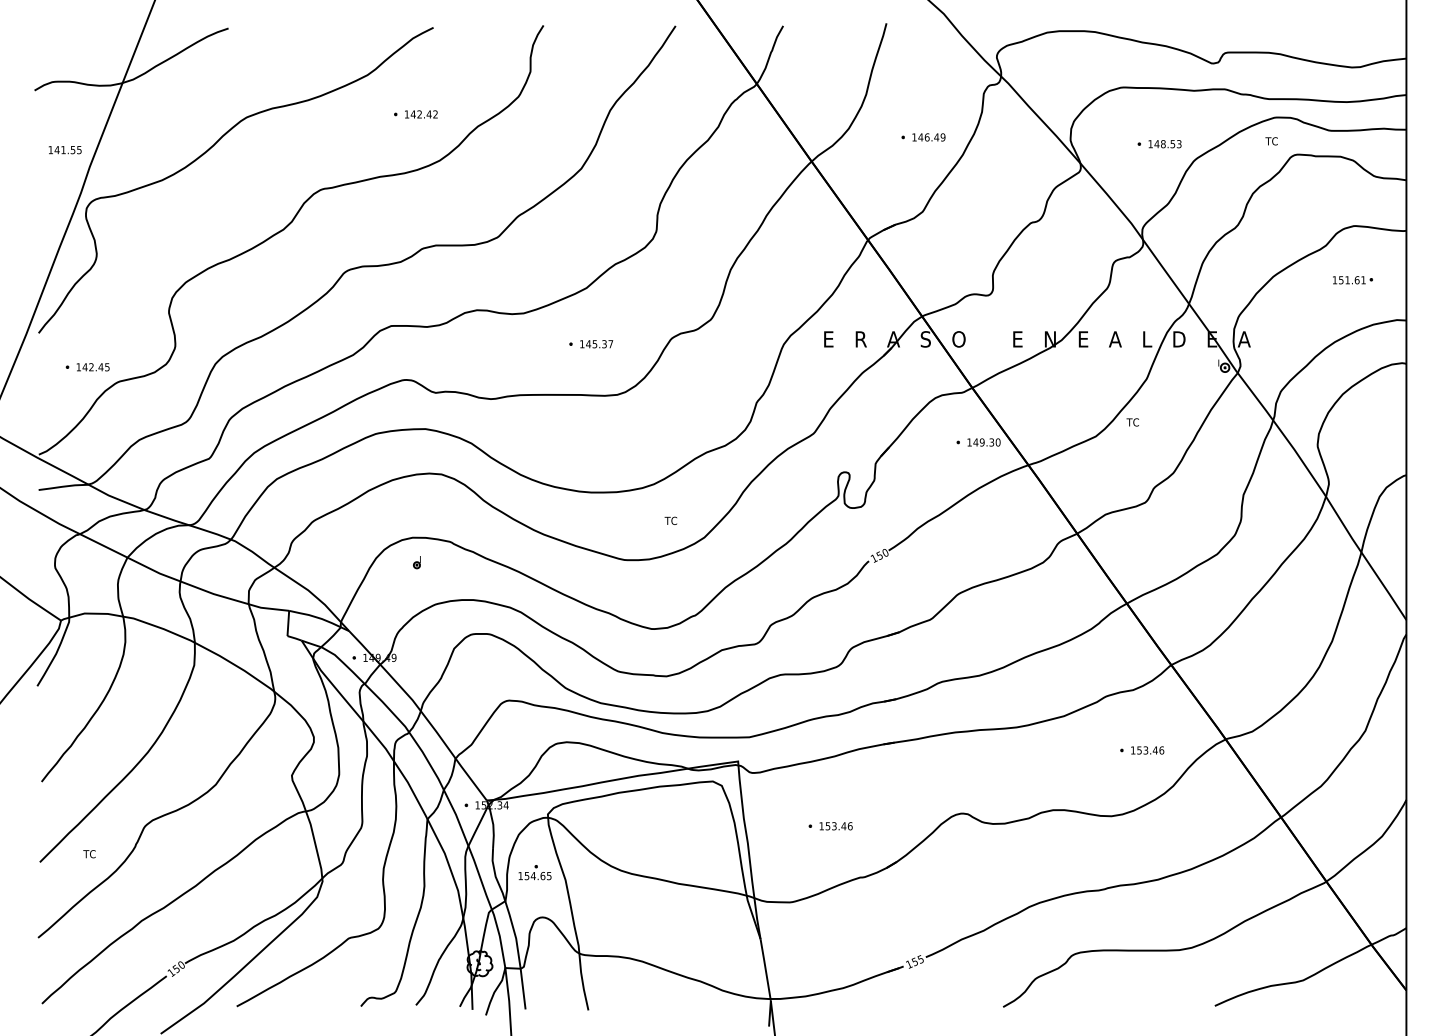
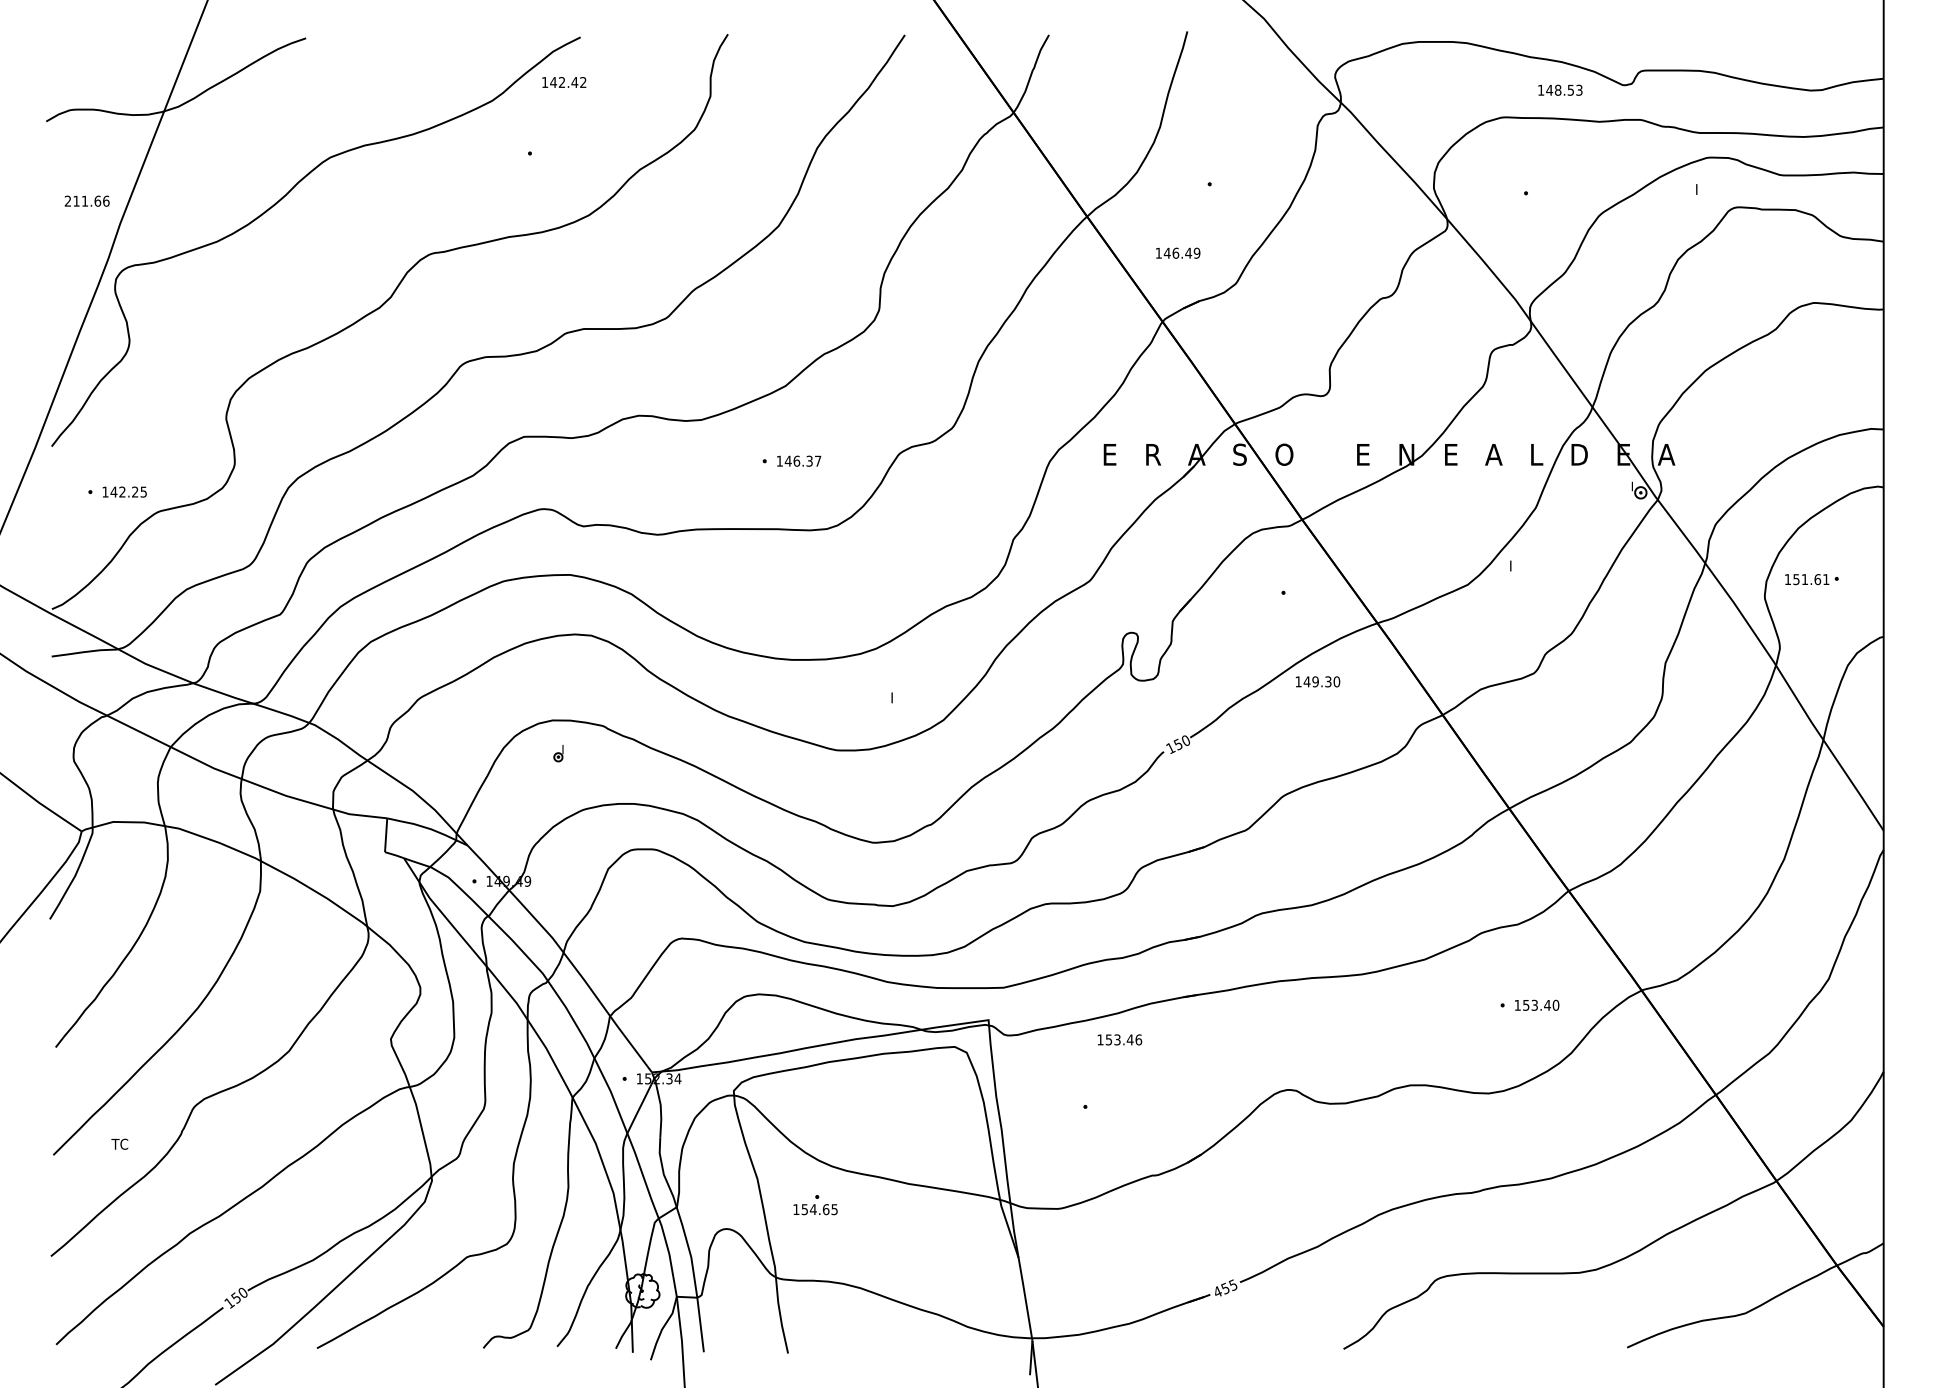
text: (421, 114) -> (564, 82), moved
text: (929, 136) -> (1178, 252), moved
text: (1271, 141) -> (1702, 189), TC -> I
text: (1165, 143) -> (1560, 89), moved
text: (64, 149) -> (86, 200), 141.55 -> 211.66
part: (1352, 280) -> (1811, 579), moved
text: (594, 343) -> (796, 460), 145.37 -> 146.37
text: (100, 366) -> (134, 491), 142.45 -> 142.25
text: (1132, 422) -> (1516, 565), TC -> I
text: (983, 442) -> (1317, 681), moved
text: (670, 520) -> (898, 697), TC -> I
text: (1162, 749) -> (1556, 1004), 153.46 -> 153.40
text: (835, 825) -> (1119, 1039), moved
part: (534, 873) -> (815, 1205), moved
text: (909, 964) -> (1217, 1291), 155 -> 455

